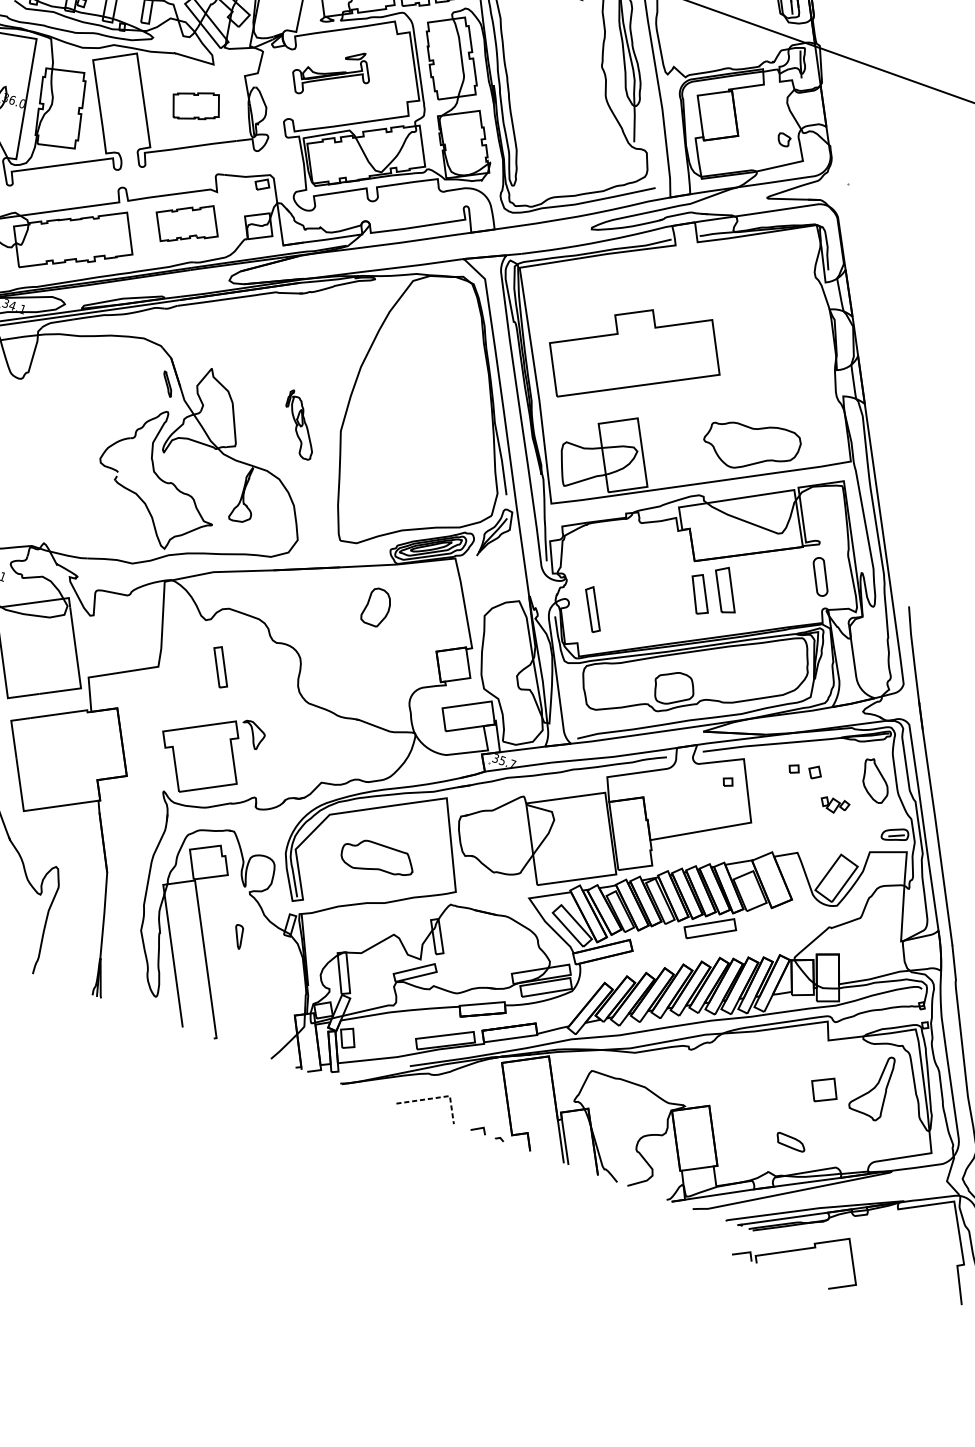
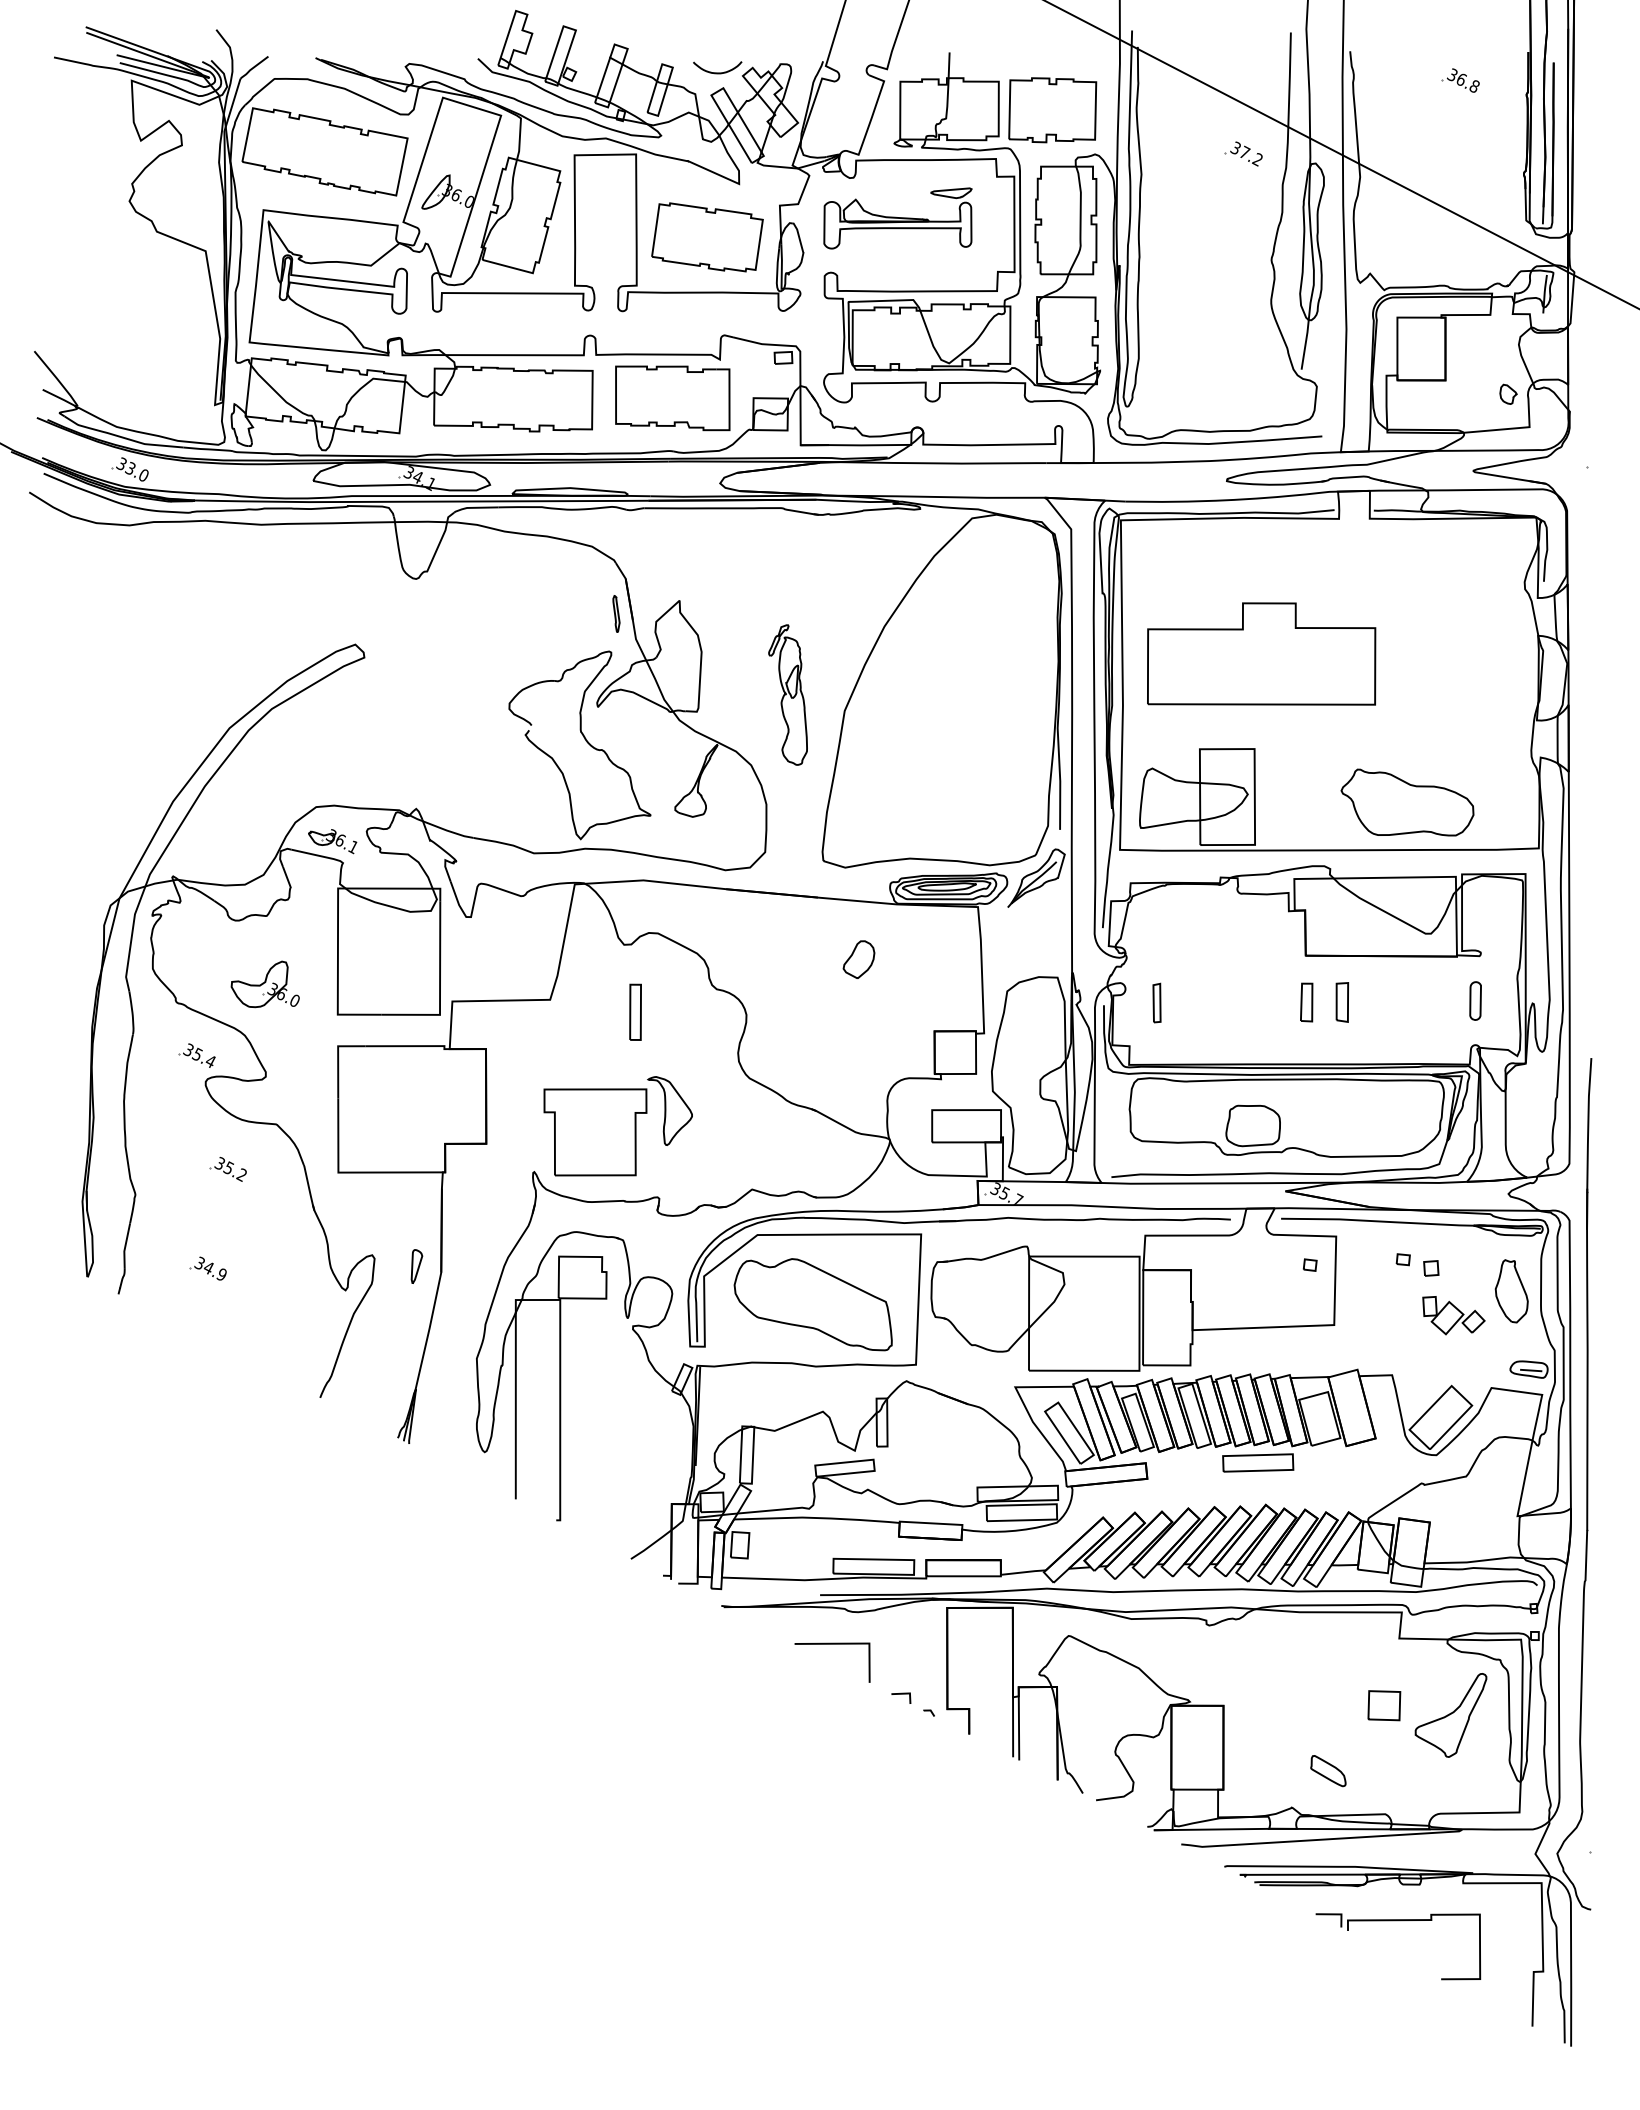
part: (330, 73) -> (897, 218), size x1.43
part: (196, 105) -> (707, 237), size x1.67
part: (186, 224) -> (672, 398), size x1.43
part: (298, 425) -> (787, 694), size x1.43
part: (820, 576) -> (1475, 1000), size x0.71
part: (725, 591) -> (1342, 1002), size x0.62
part: (699, 594) -> (1306, 1002), size x0.71
part: (375, 607) -> (858, 959), size x0.71
part: (592, 609) -> (1156, 1002), size x0.62
part: (254, 734) -> (669, 1110), size x1.67
part: (835, 804) -> (1453, 1315), size x1.67
part: (375, 859) -> (812, 1304), size x1.67
part: (240, 936) -> (416, 1266), moved
line: (437, 1097) -> (852, 1643), dashed -> solid
part: (791, 1251) -> (1398, 1921), moved

